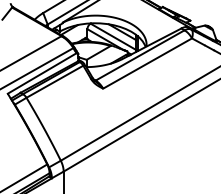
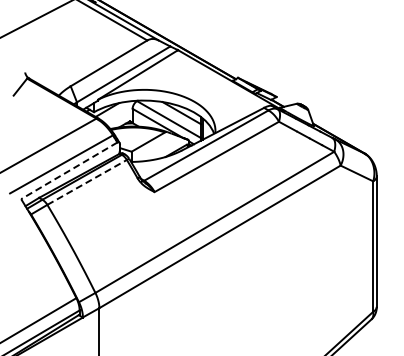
line: (42, 73) -> (69, 170), solid -> dashed
line: (55, 81) -> (87, 182), solid -> dashed

